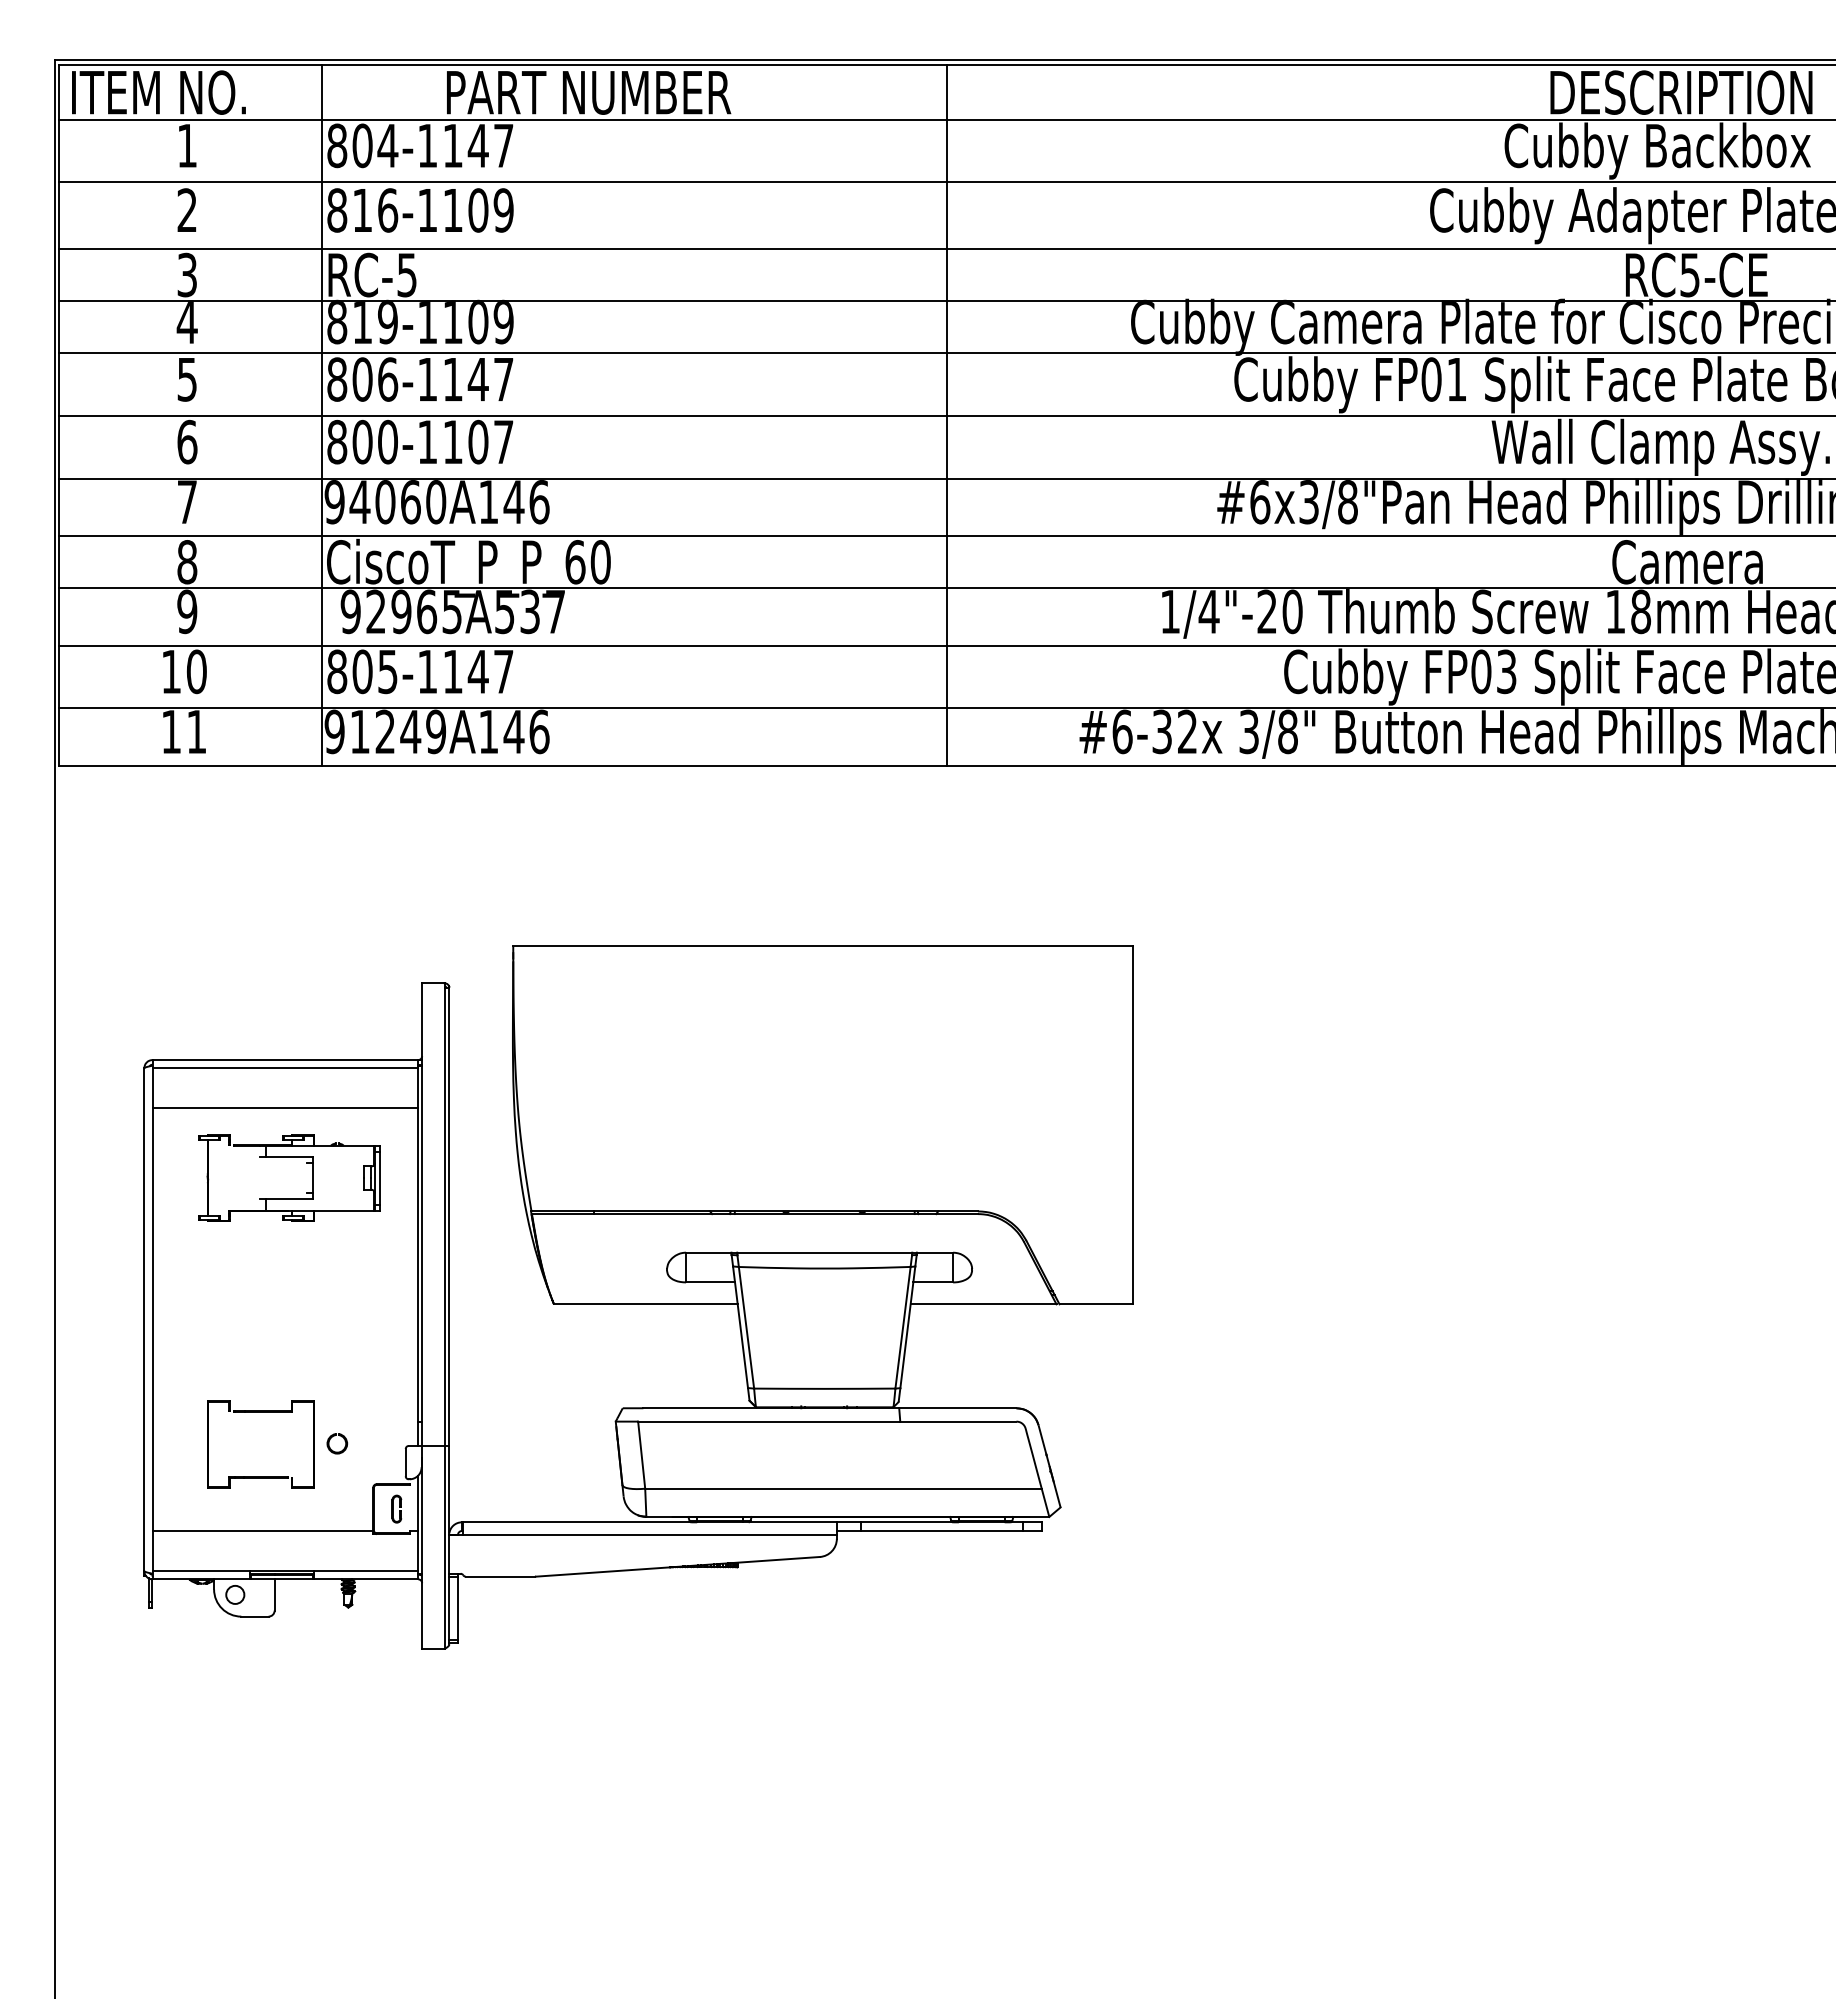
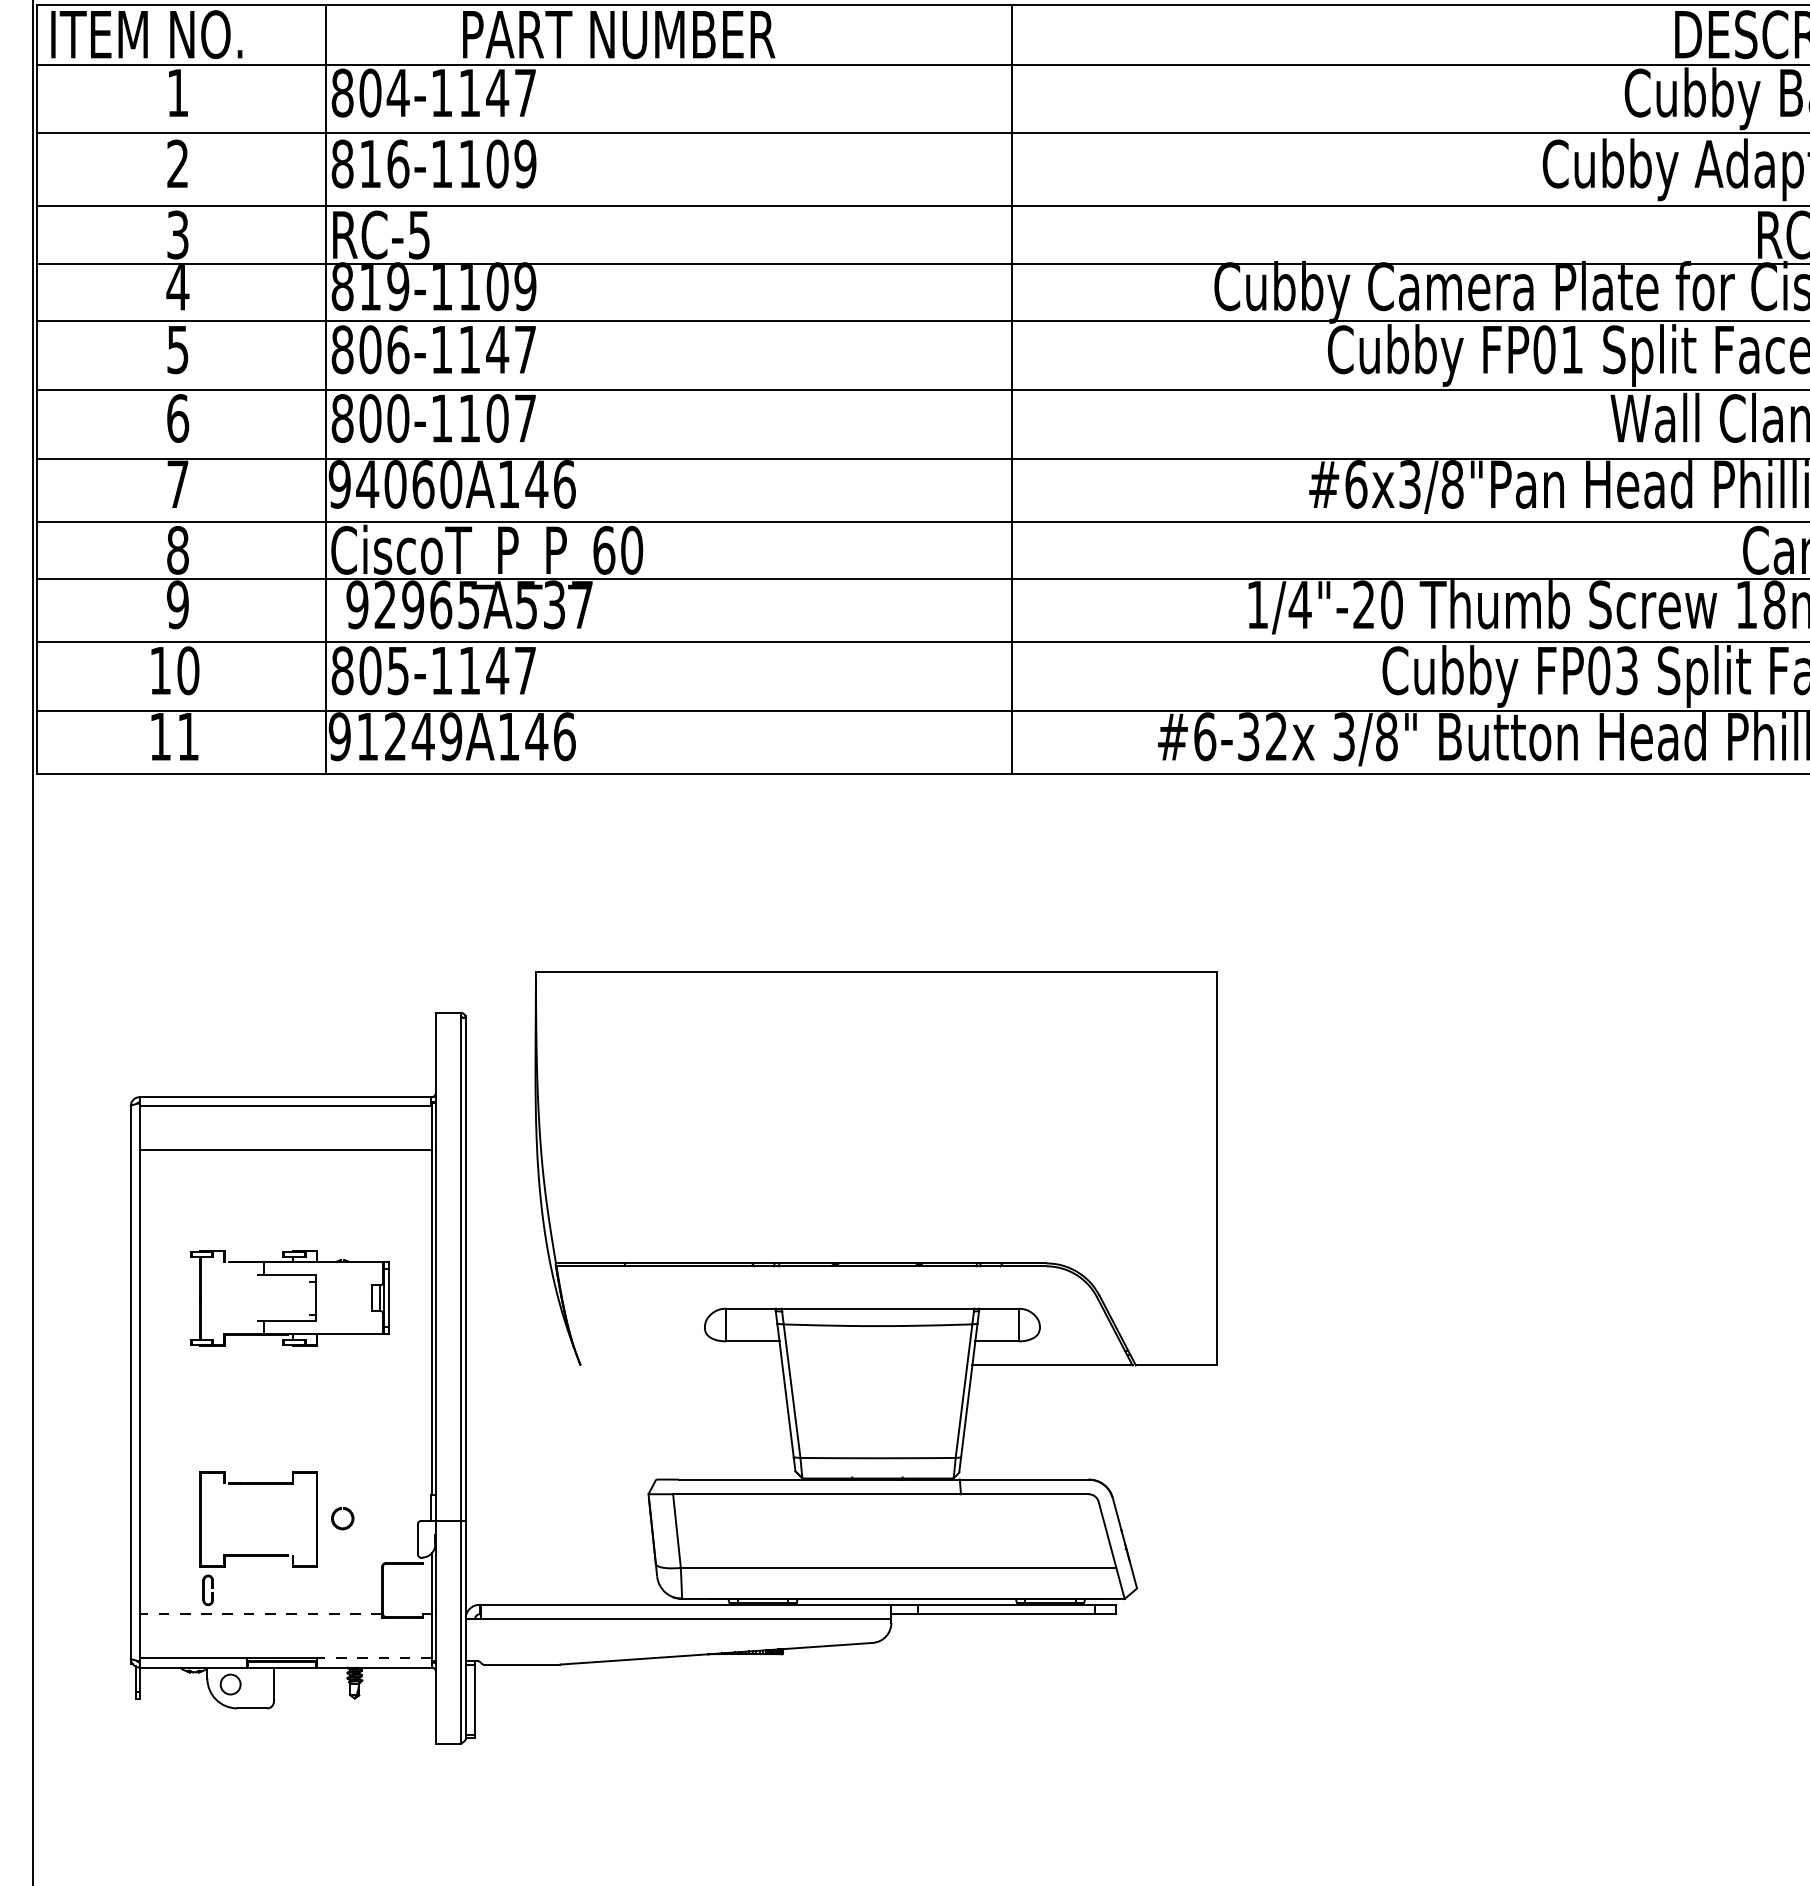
part: (289, 1157) -> (290, 1275), moved
line: (645, 1304) -> (681, 1365), removed
part: (396, 1508) -> (207, 1589), moved
line: (262, 1530) -> (260, 1613), solid -> dashed
line: (365, 1570) -> (373, 1657), solid -> dashed

